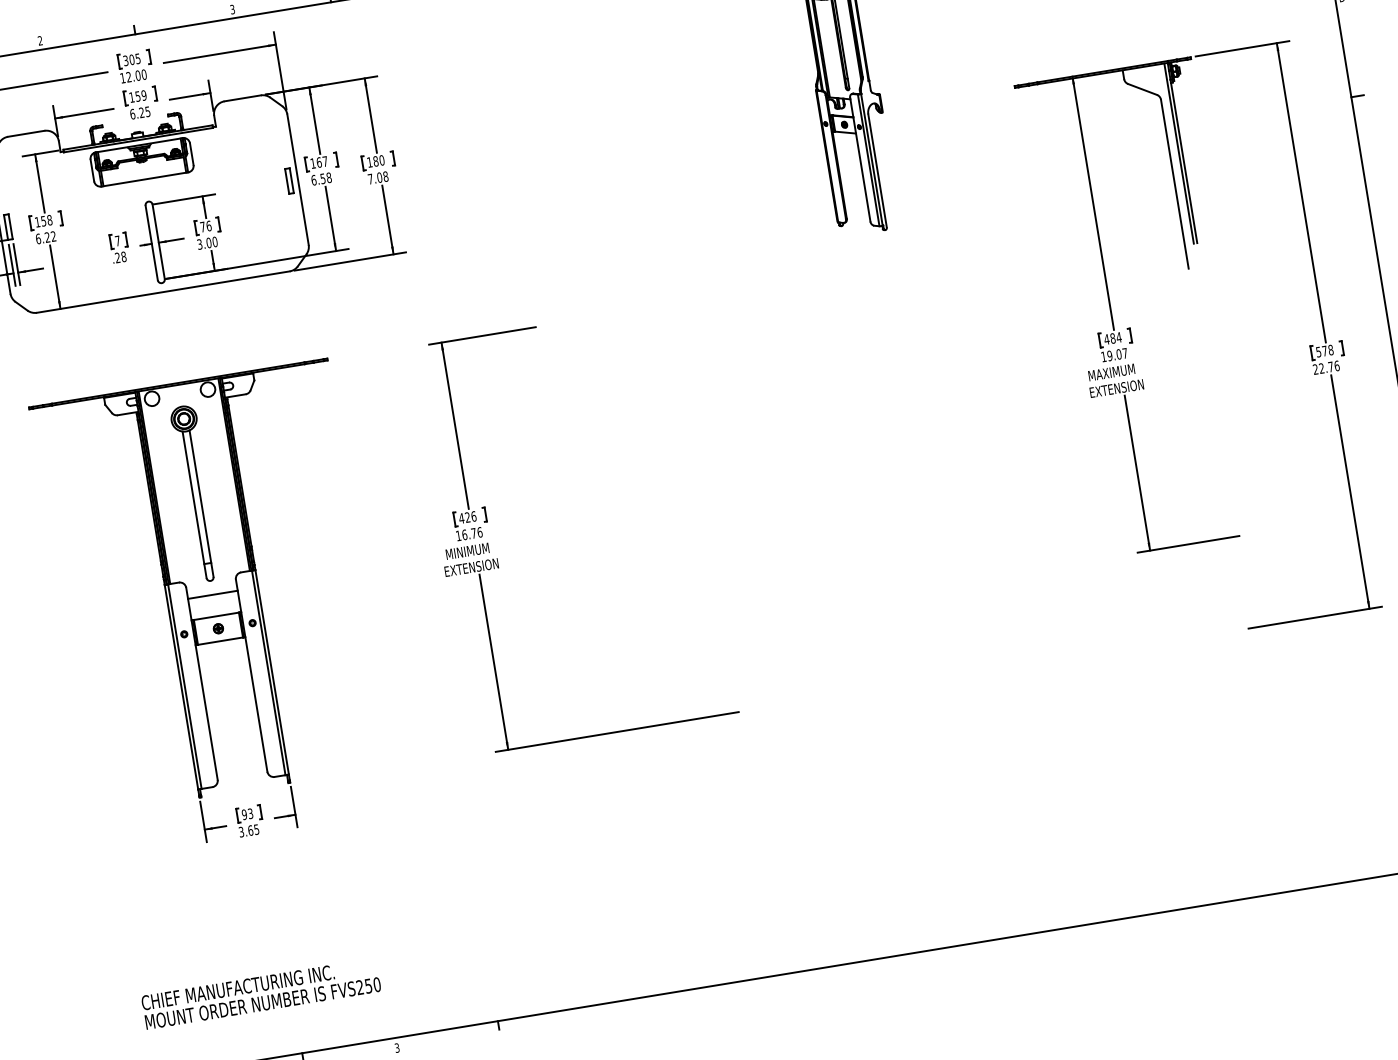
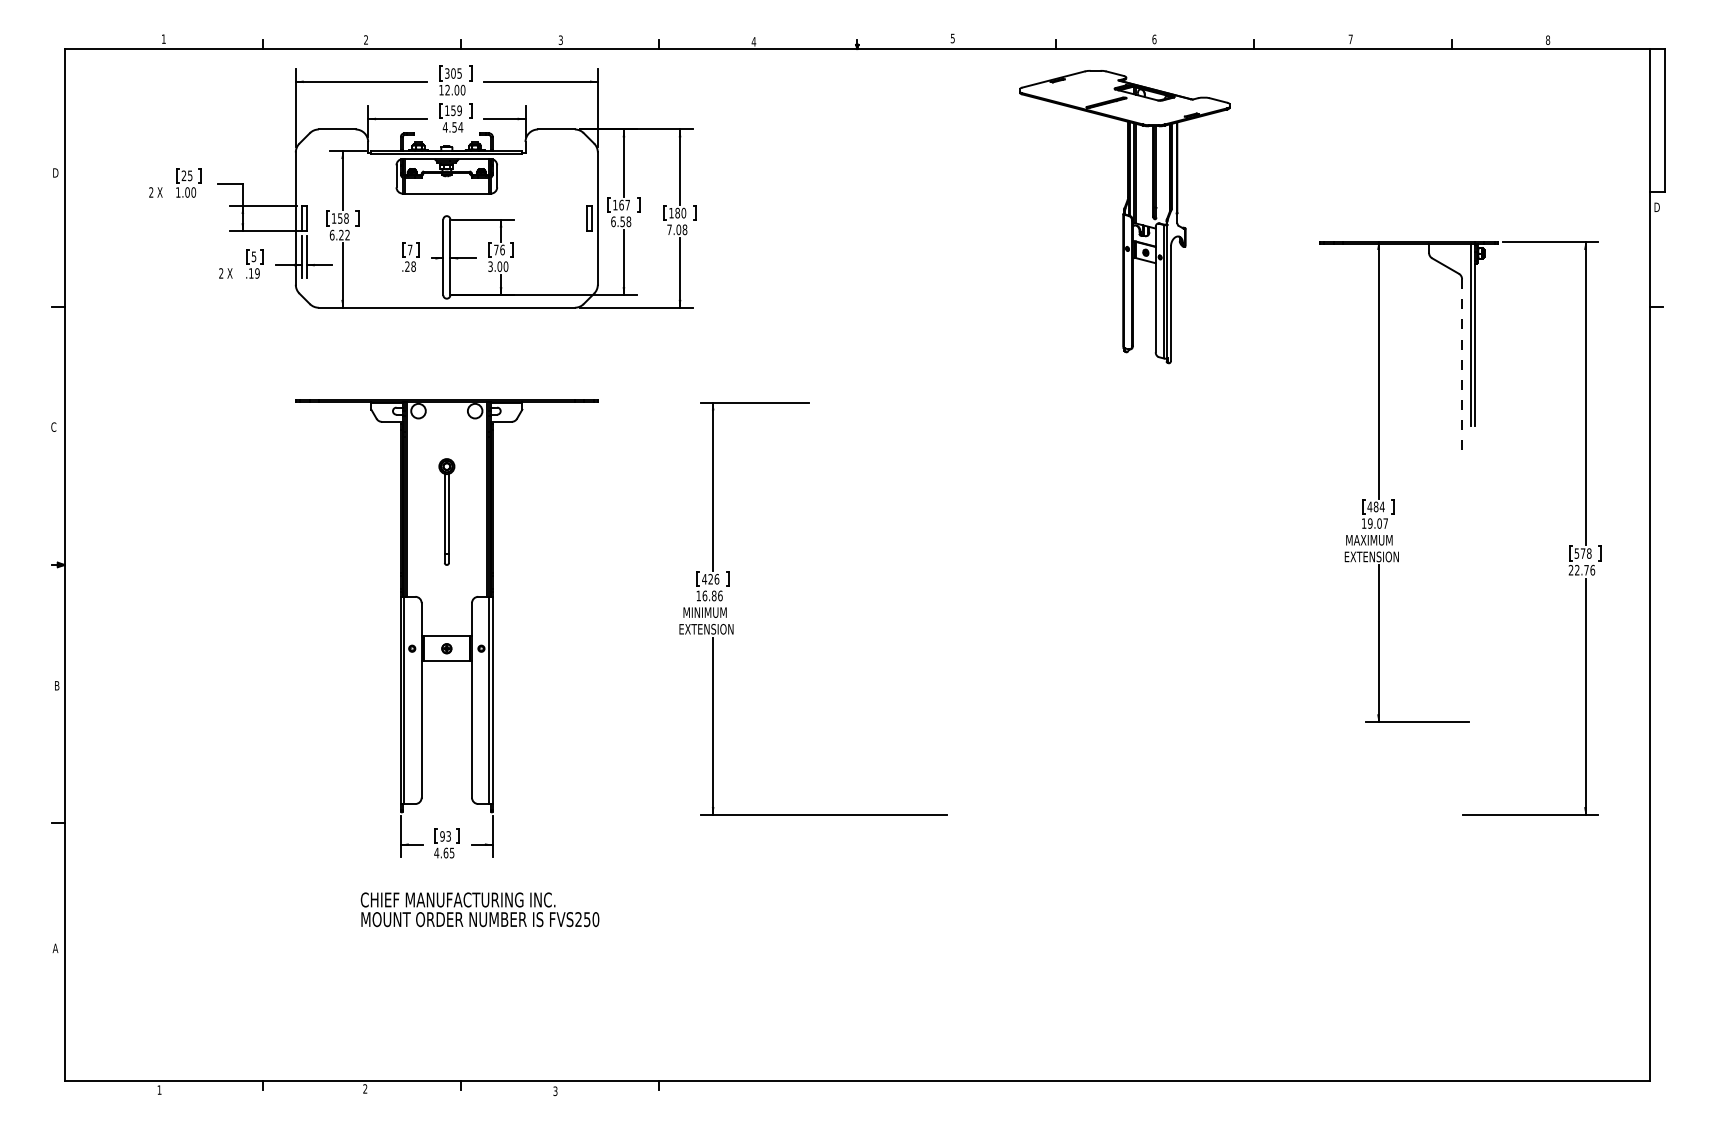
text: (139, 113) -> (452, 127), 6.25 -> 4.54
line: (1175, 183) -> (1462, 364), solid -> dashed
part: (195, 493) -> (446, 511), size x0.6
text: (473, 533) -> (713, 595), 16.76 -> 16.86
line: (212, 594) -> (446, 614), removed
text: (241, 831) -> (436, 852), 3.65 -> 4.65
text: (260, 993) -> (479, 909), moved

